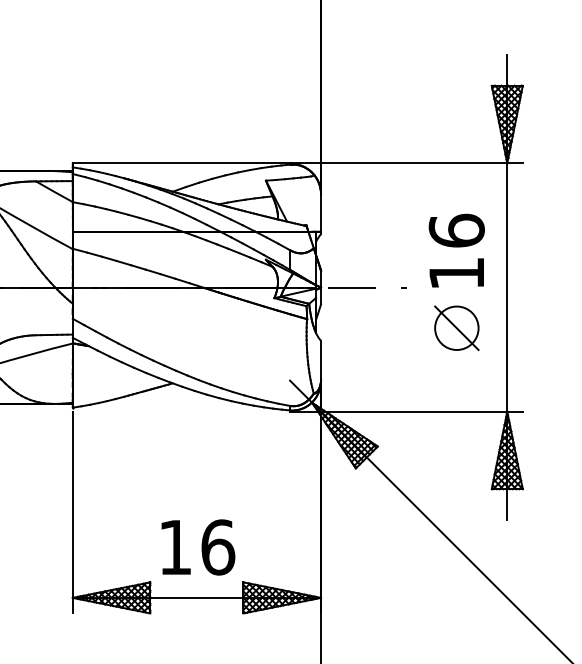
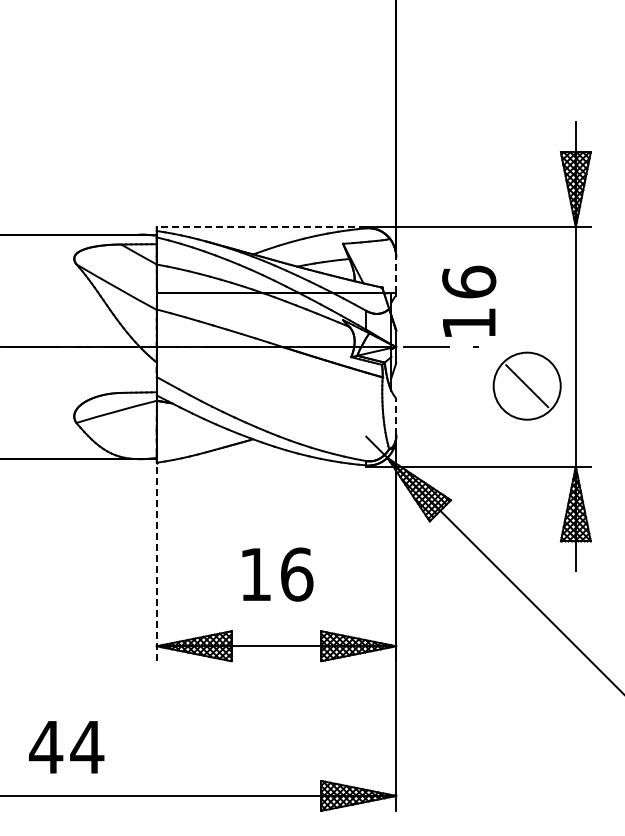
line: (181, 163) -> (261, 227), solid -> dashed
line: (321, 213) -> (396, 275), solid -> dashed
text: (457, 249) -> (469, 300), moved
circle: (457, 328) -> (527, 386), size x1.6
line: (321, 359) -> (396, 416), solid -> dashed
line: (72, 513) -> (156, 564), solid -> dashed
text: (197, 547) -> (277, 574), moved

